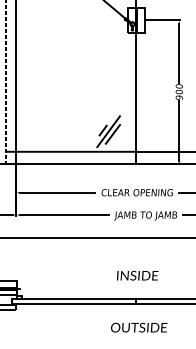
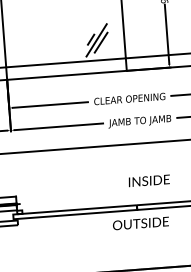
text: (137, 275) -> (149, 180), moved
text: (139, 327) -> (141, 223), moved

